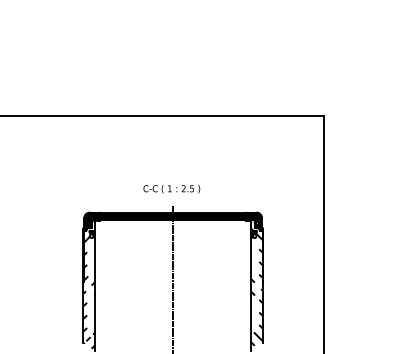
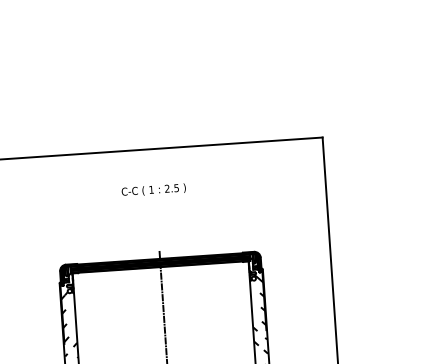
text: (171, 189) -> (153, 190), moved

